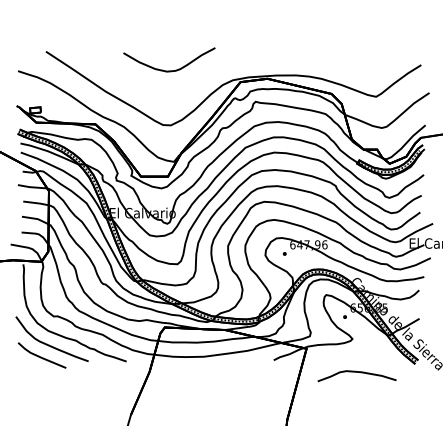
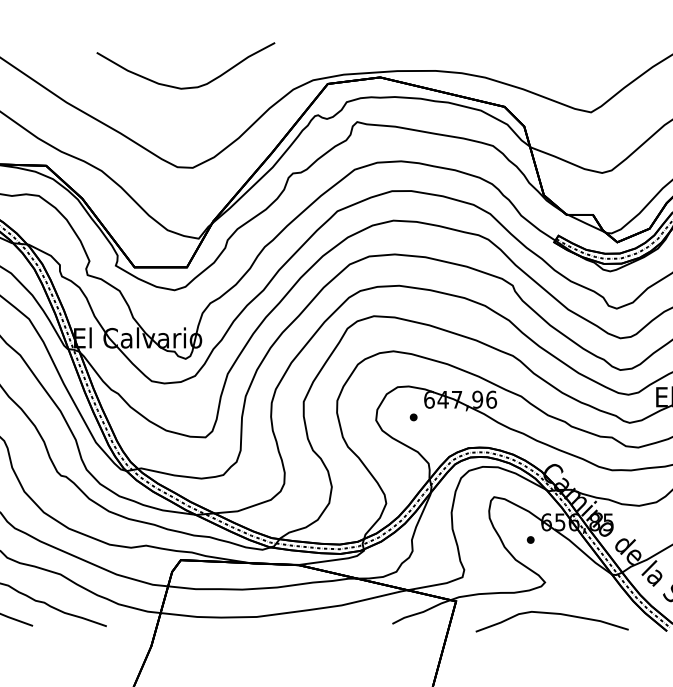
curve: (169, 70) -> (186, 86), moved
curve: (356, 372) -> (550, 614), moved

